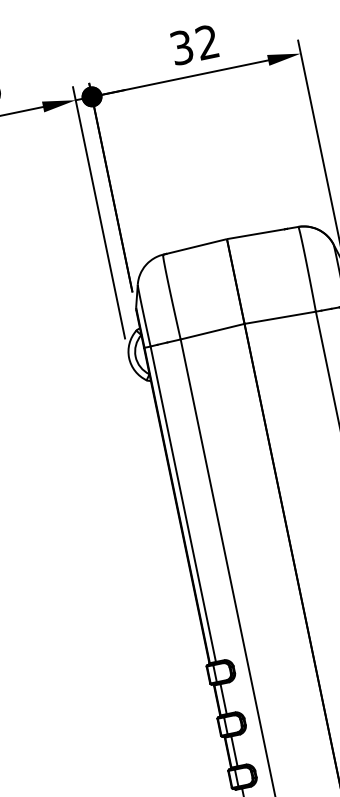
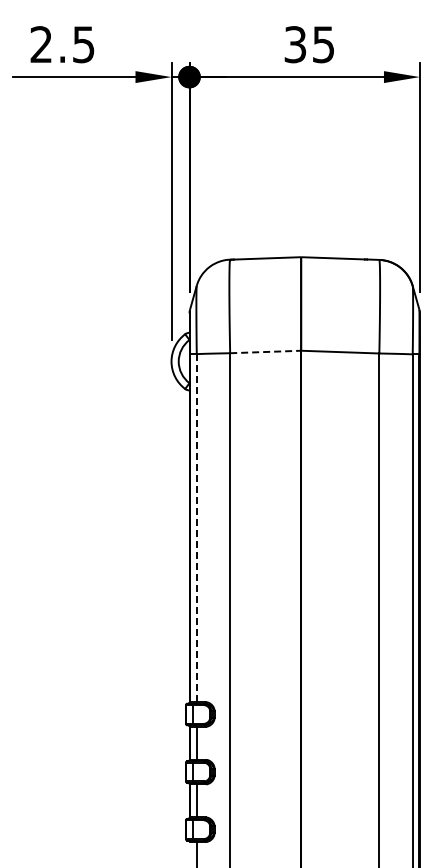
text: (207, 42) -> (323, 44), 32 -> 35
line: (212, 332) -> (265, 352), solid -> dashed
line: (183, 504) -> (196, 528), solid -> dashed

